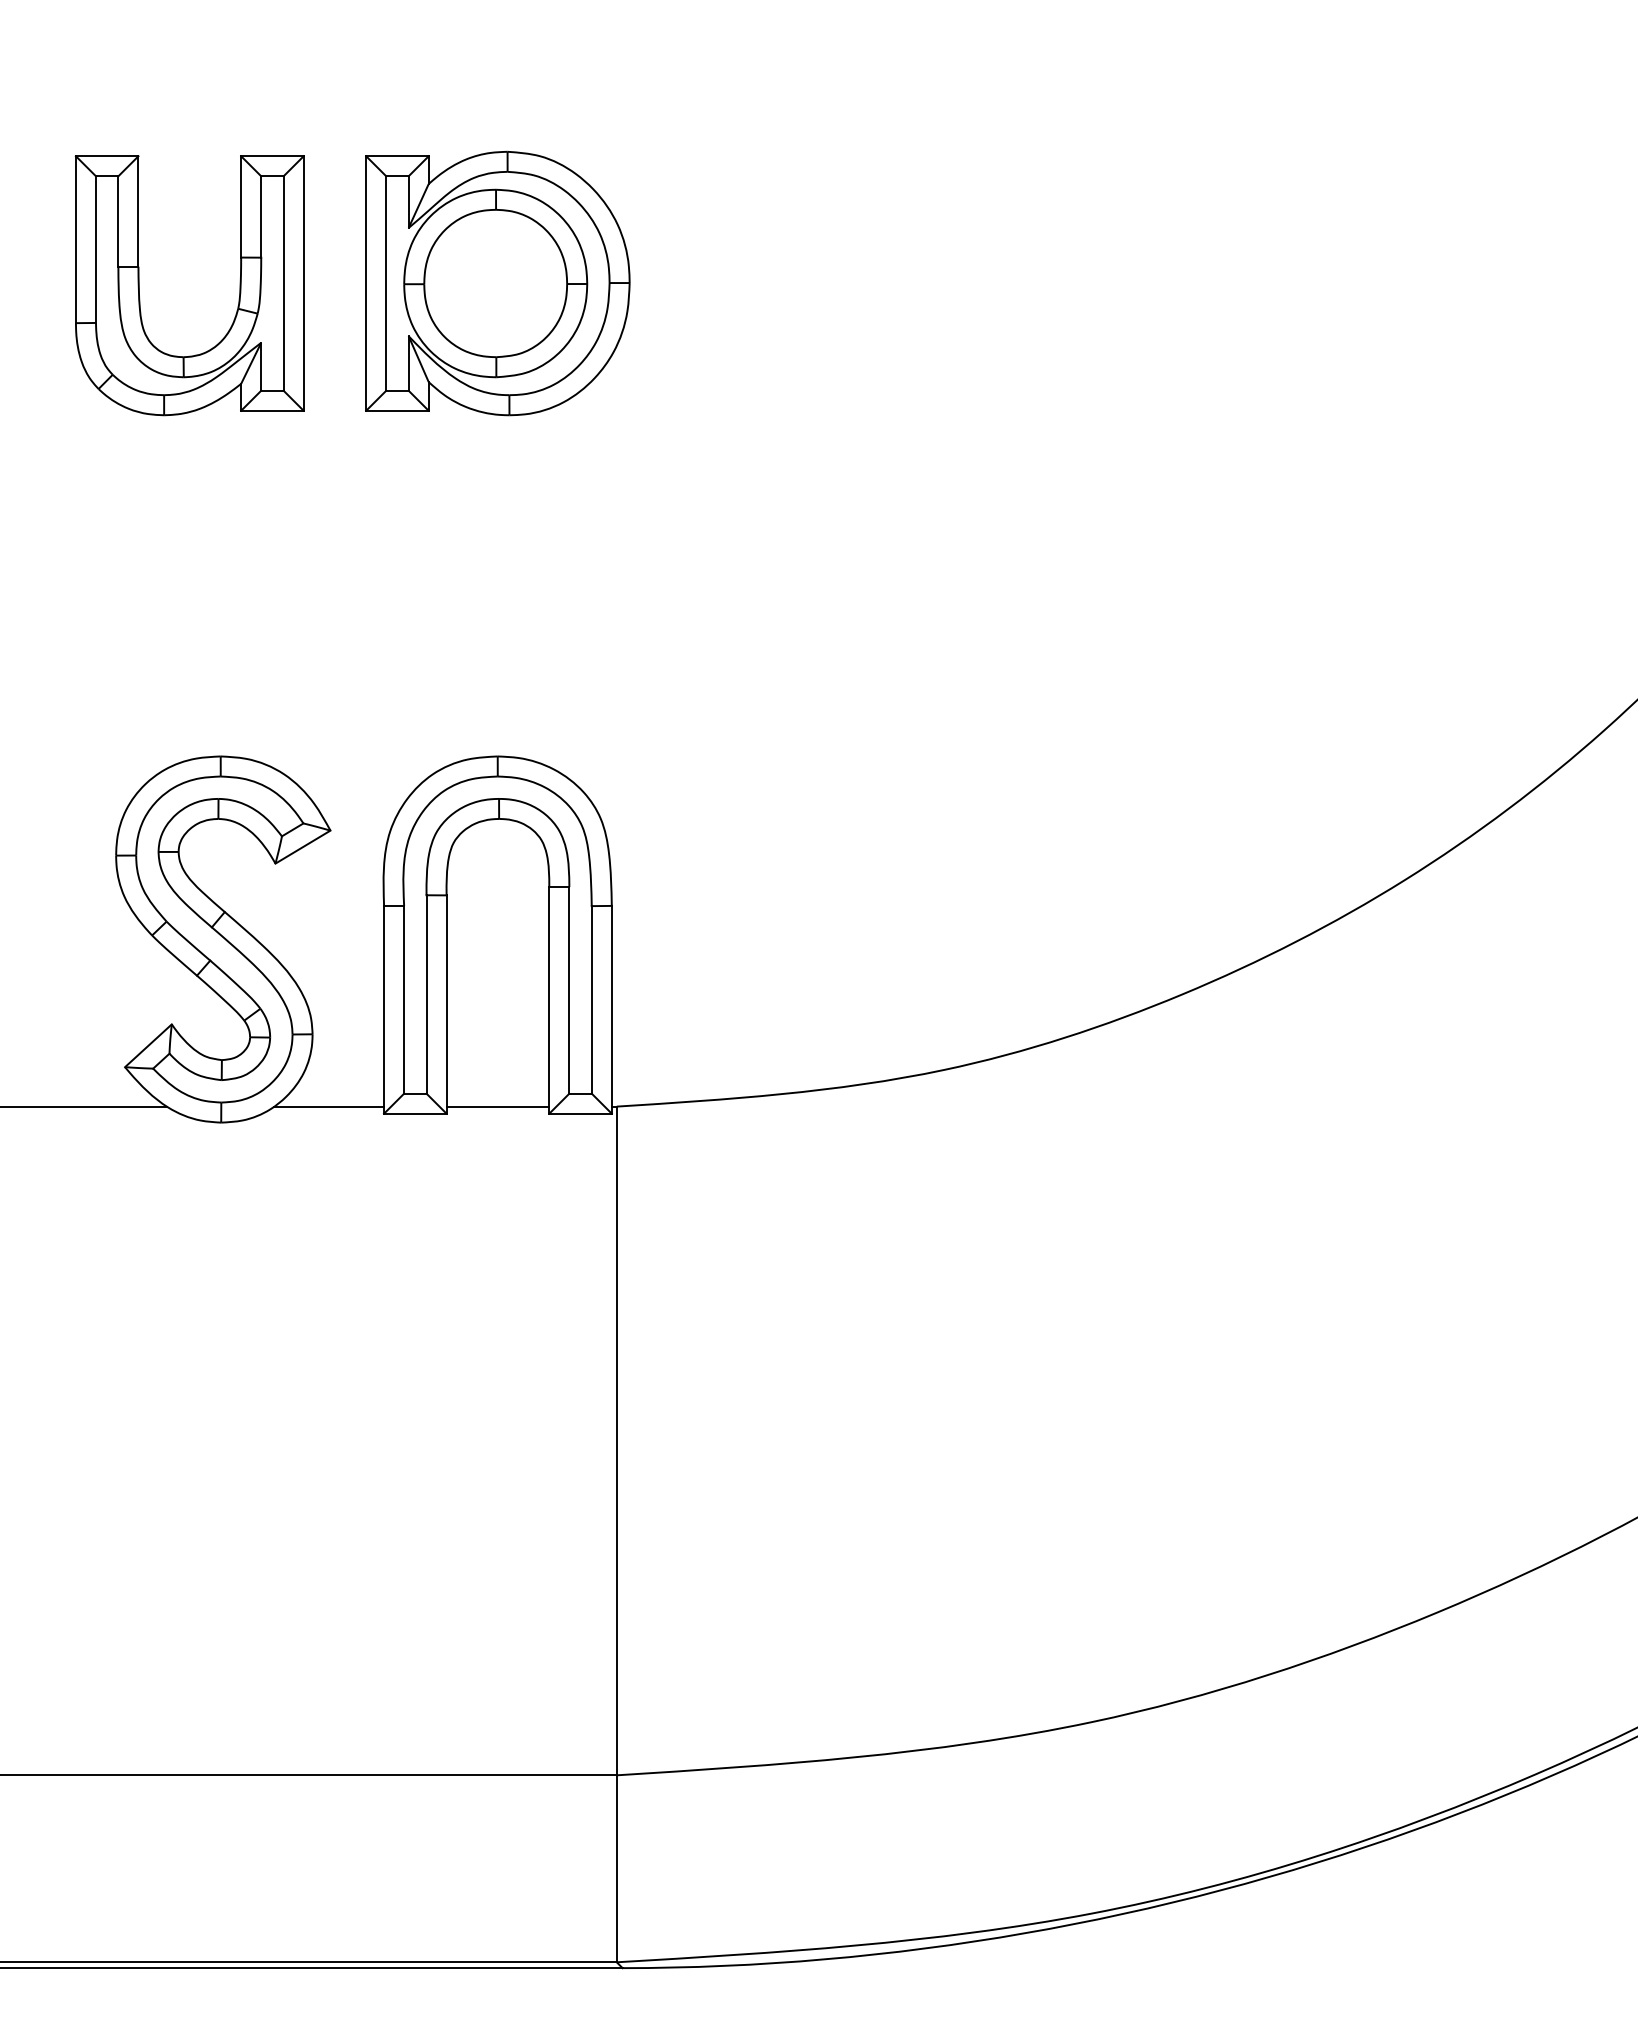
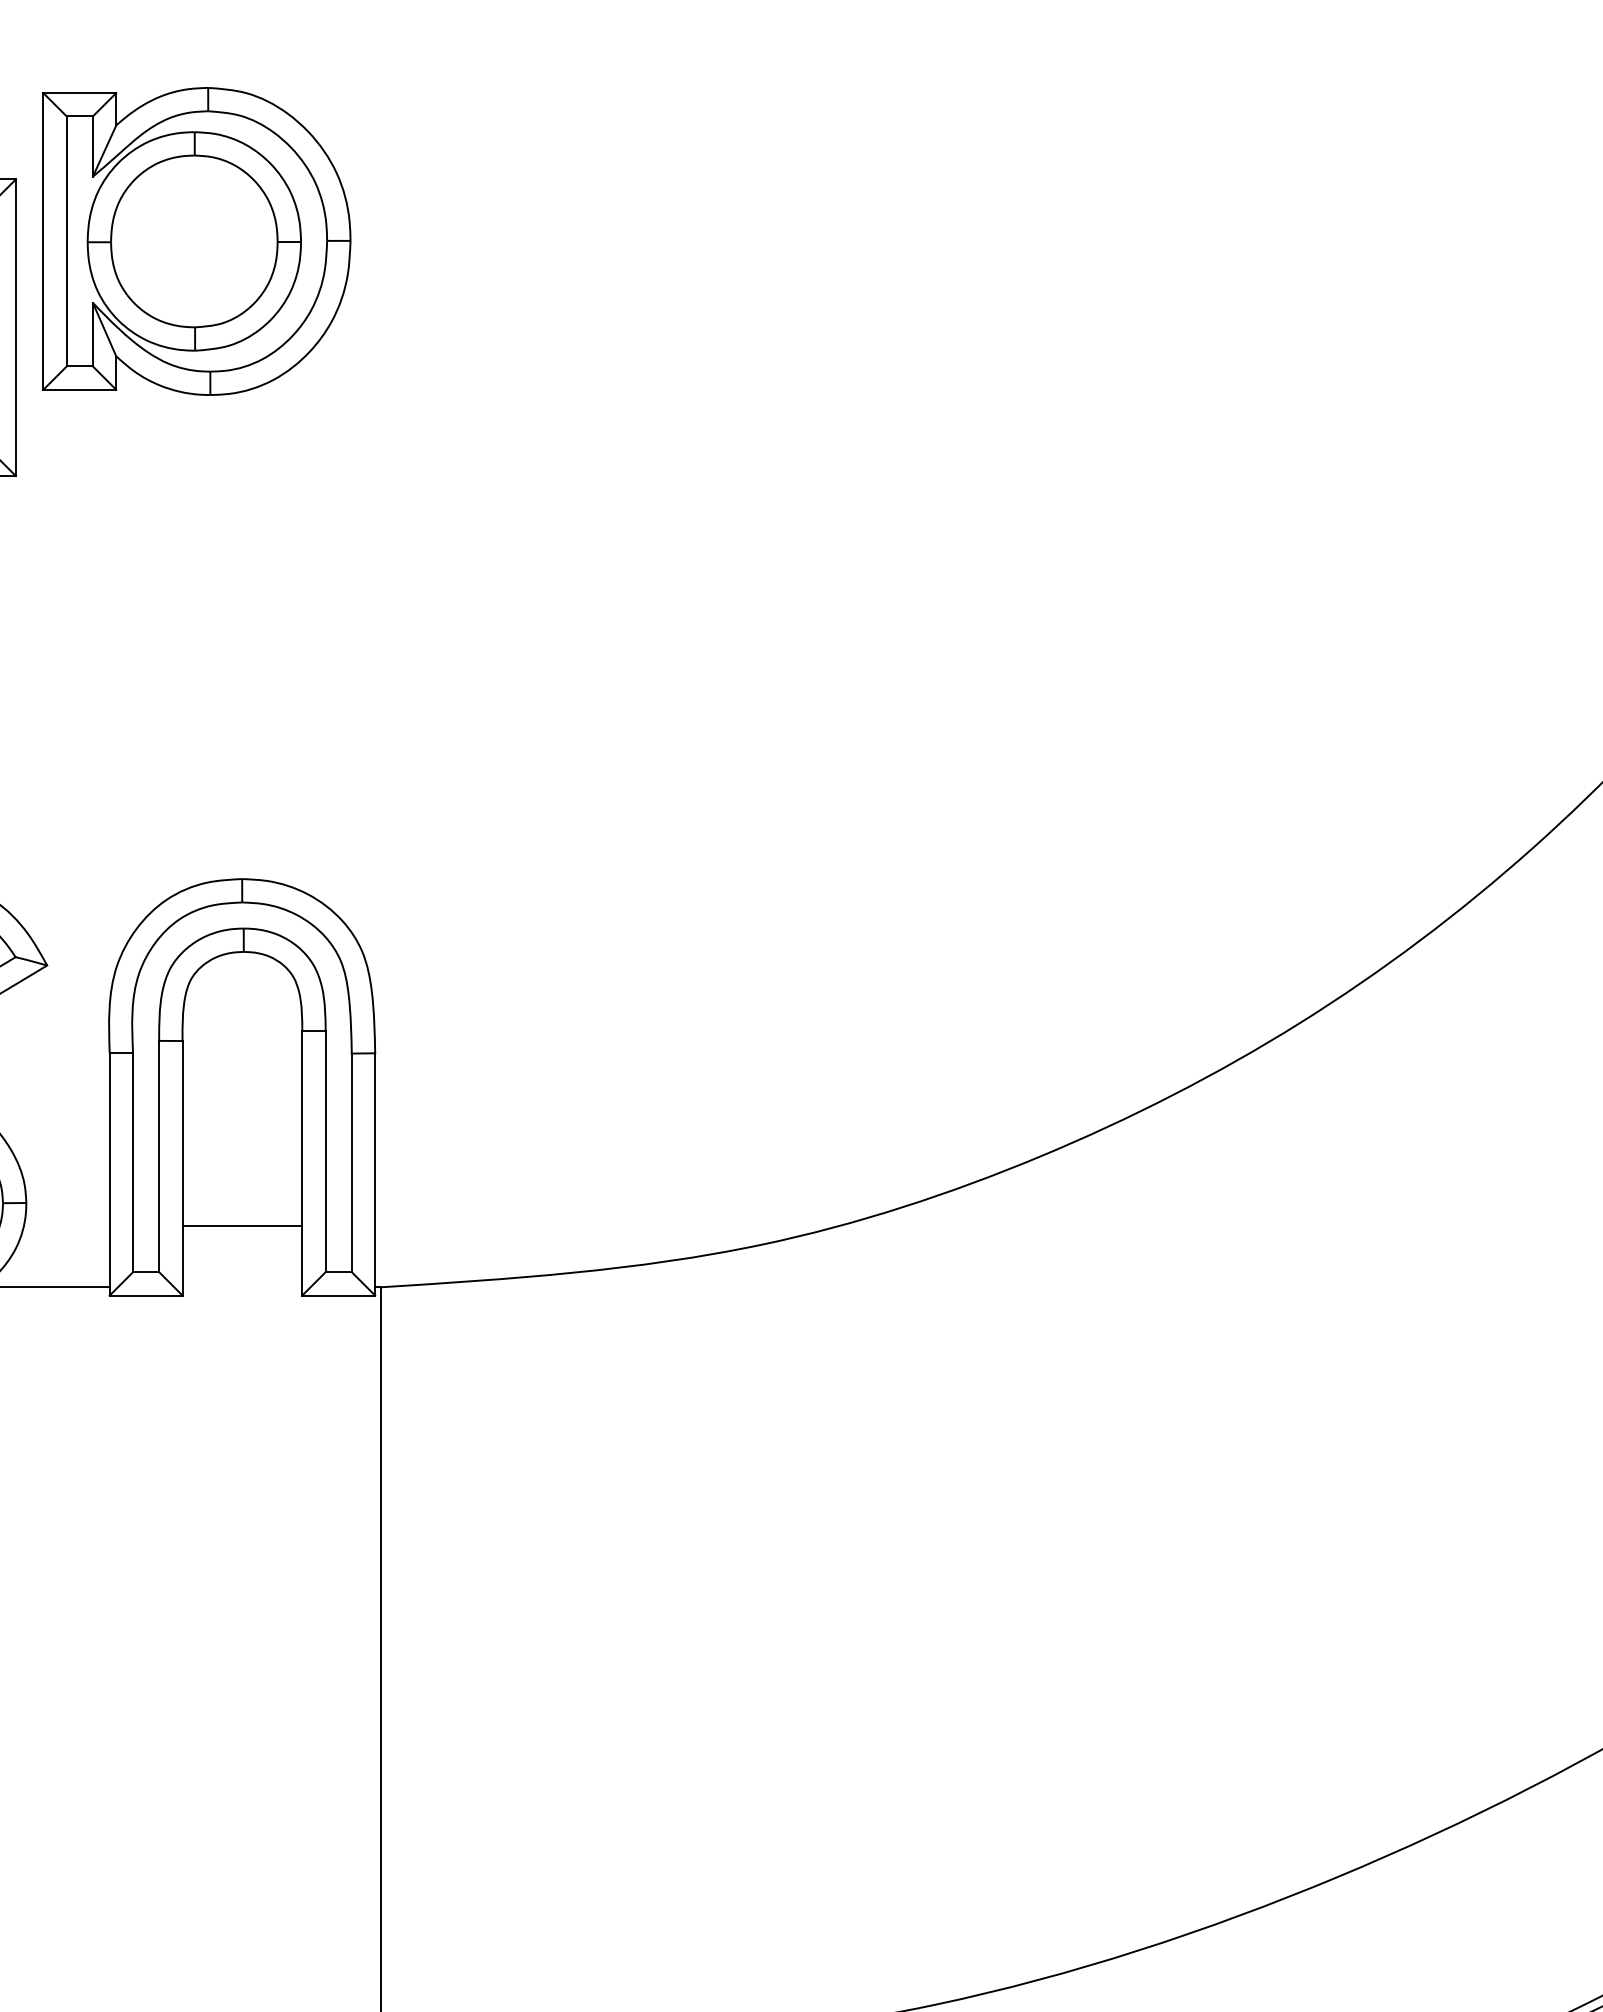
part: (497, 283) -> (196, 241), moved
line: (497, 1106) -> (241, 1225), moved

